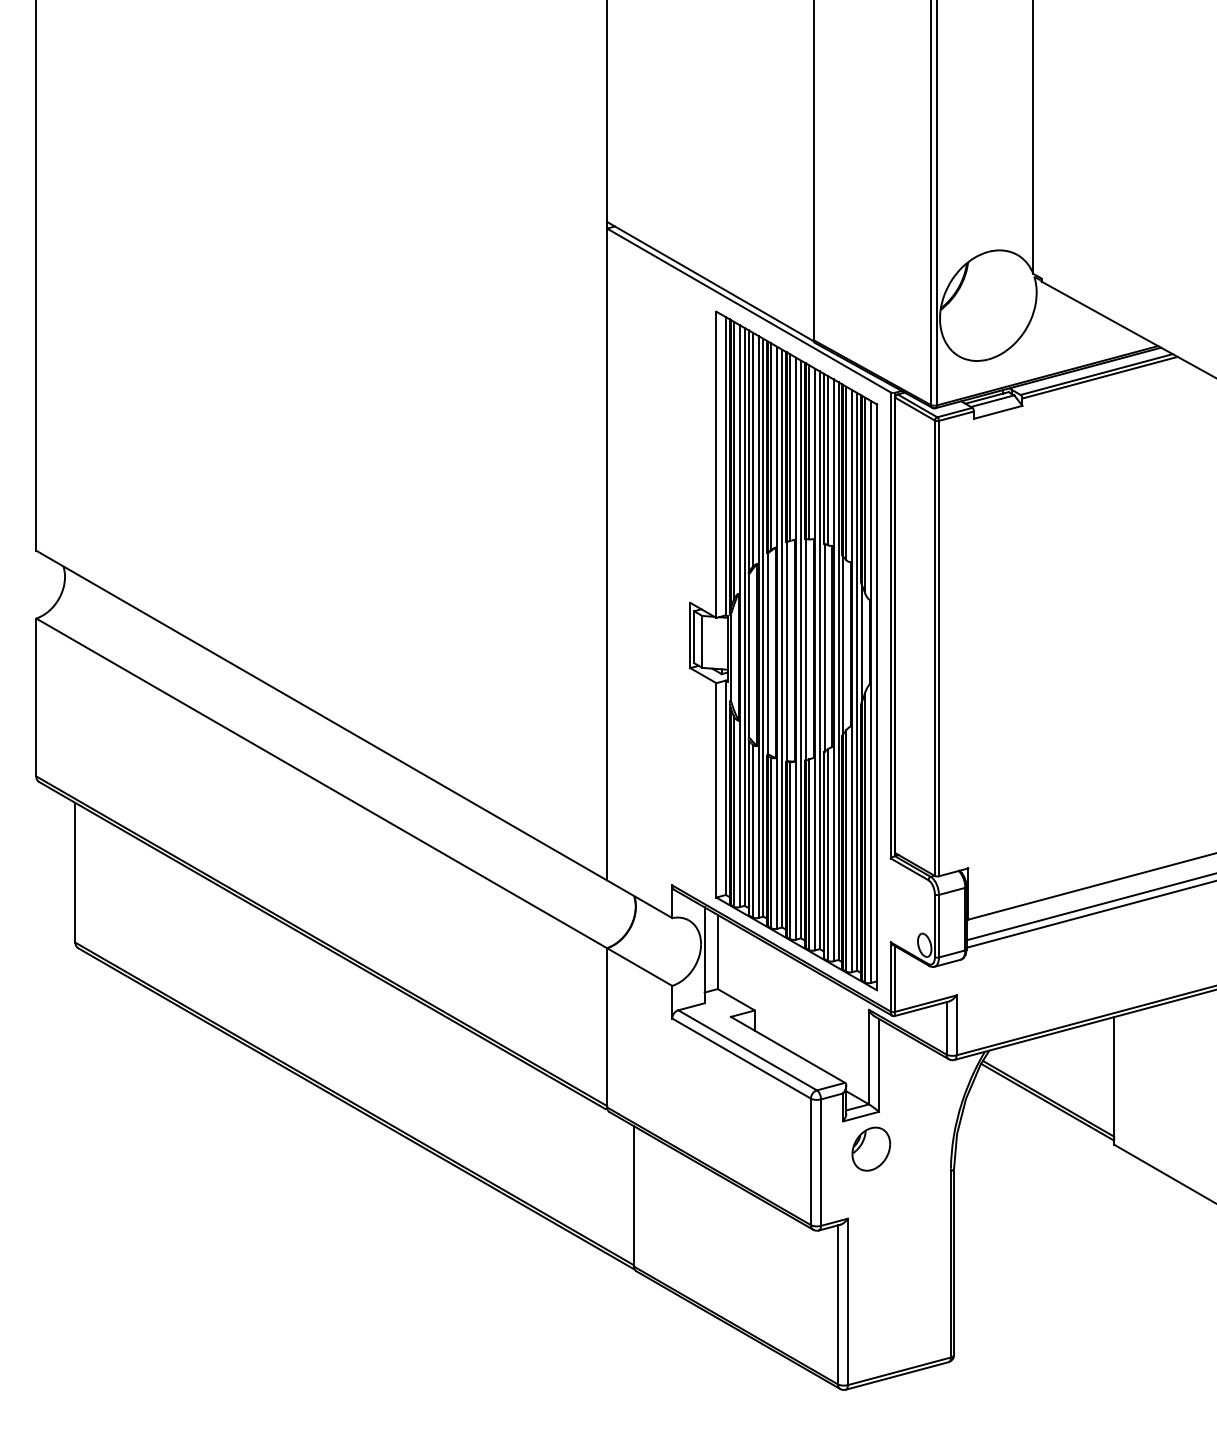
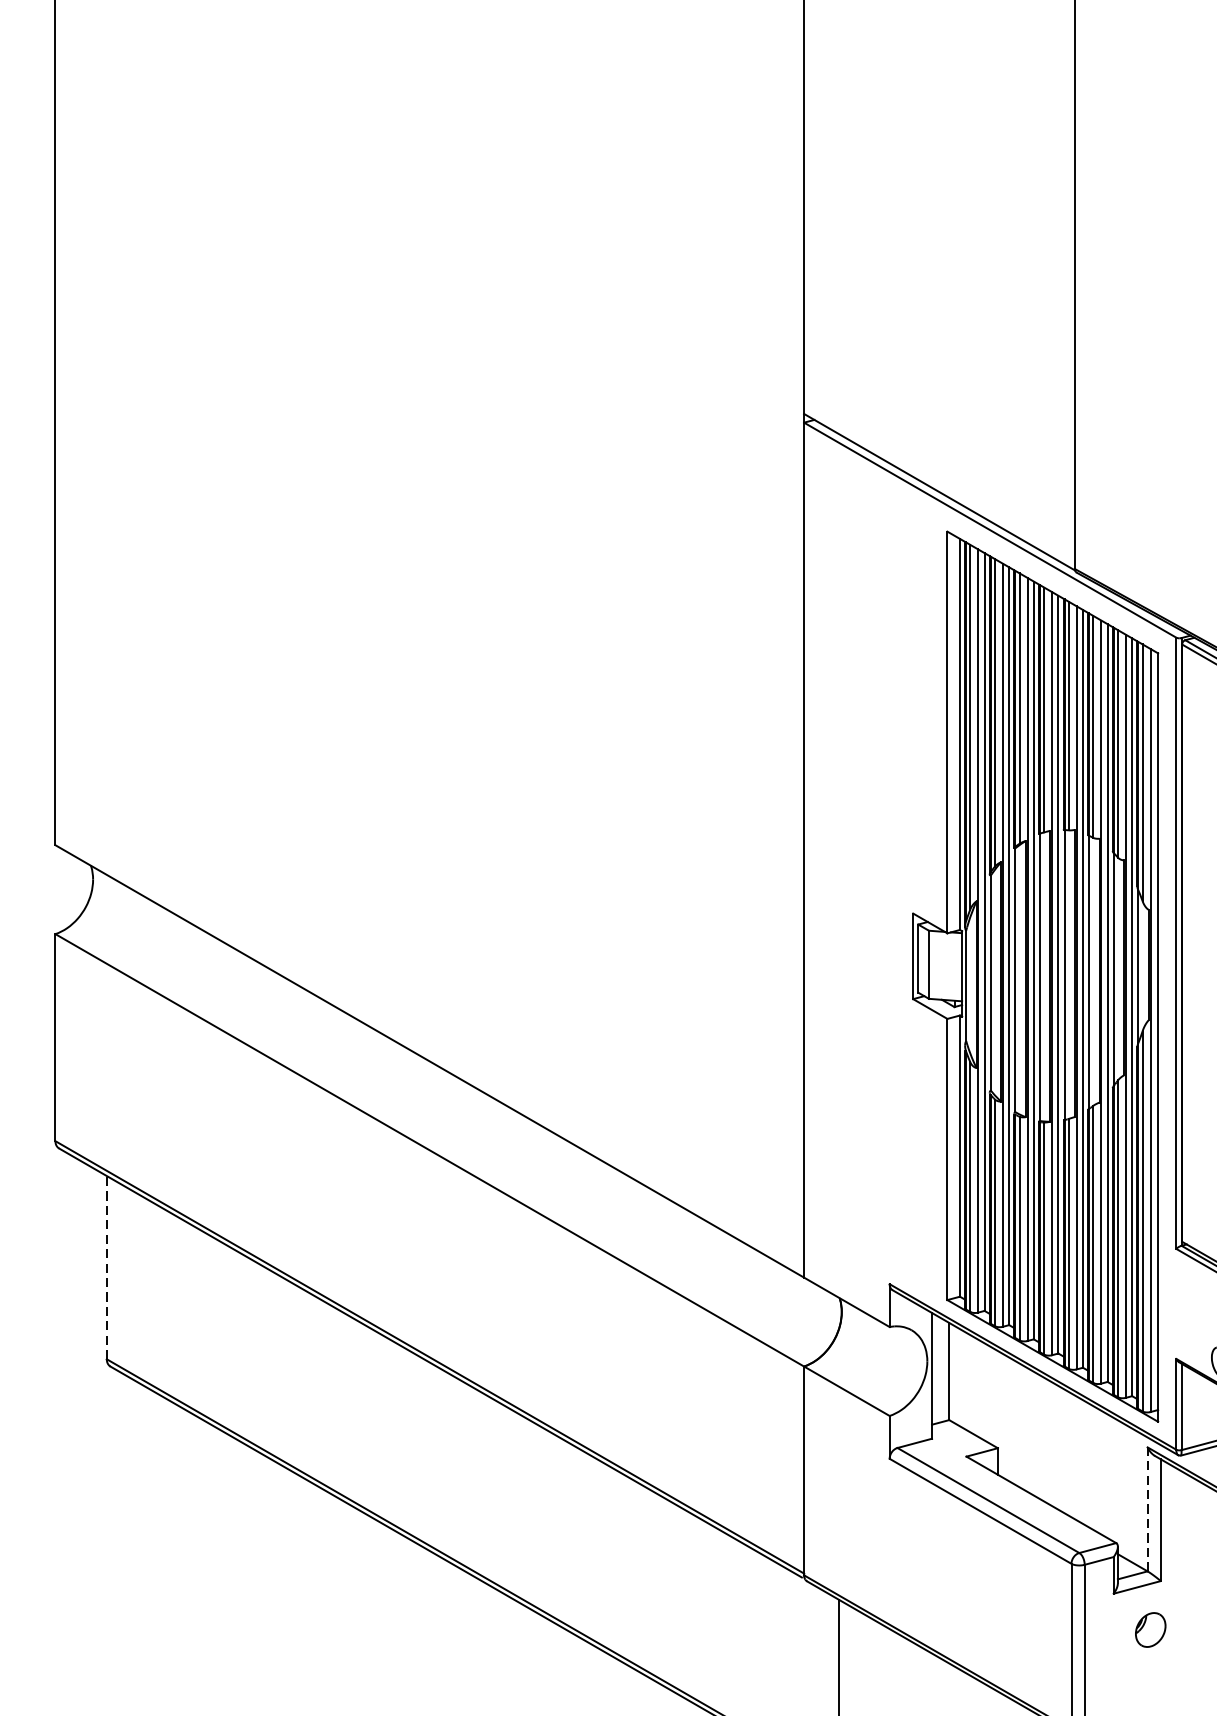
line: (75, 872) -> (106, 1267), solid -> dashed
line: (869, 1056) -> (1148, 1508), solid -> dashed
part: (871, 1148) -> (1150, 1629), size x0.6

